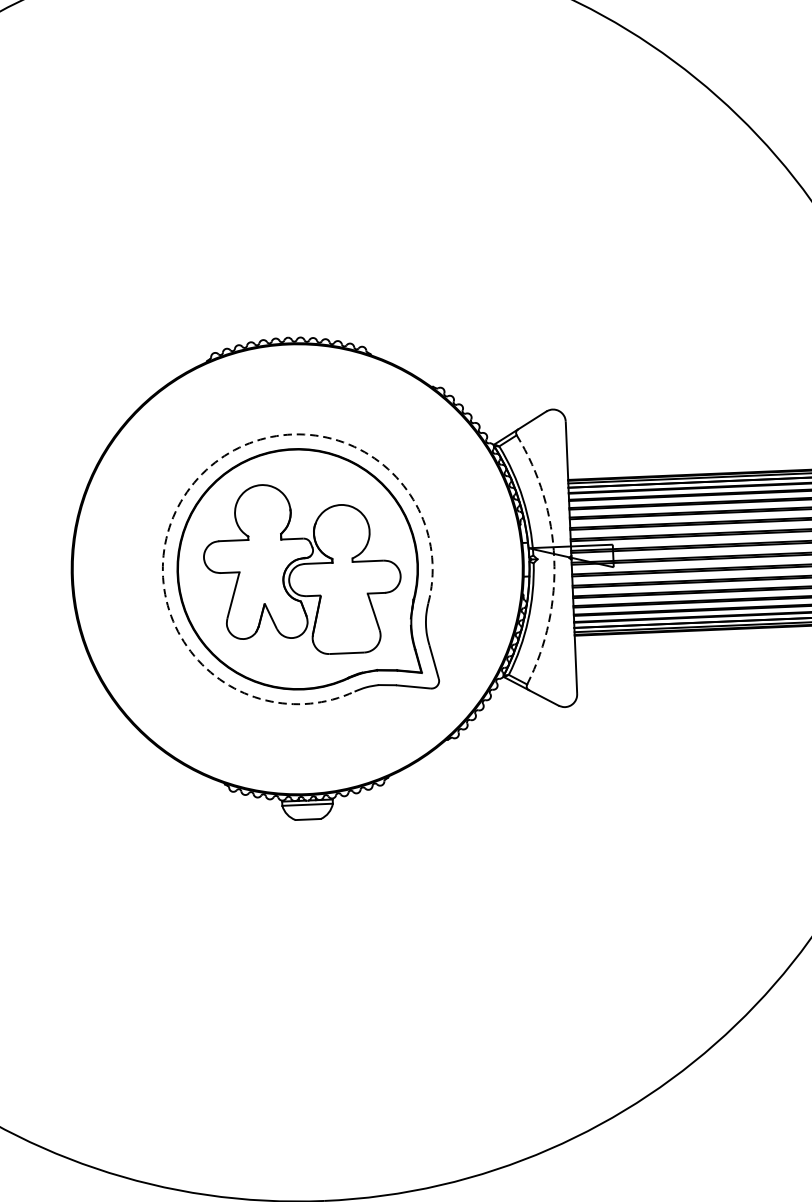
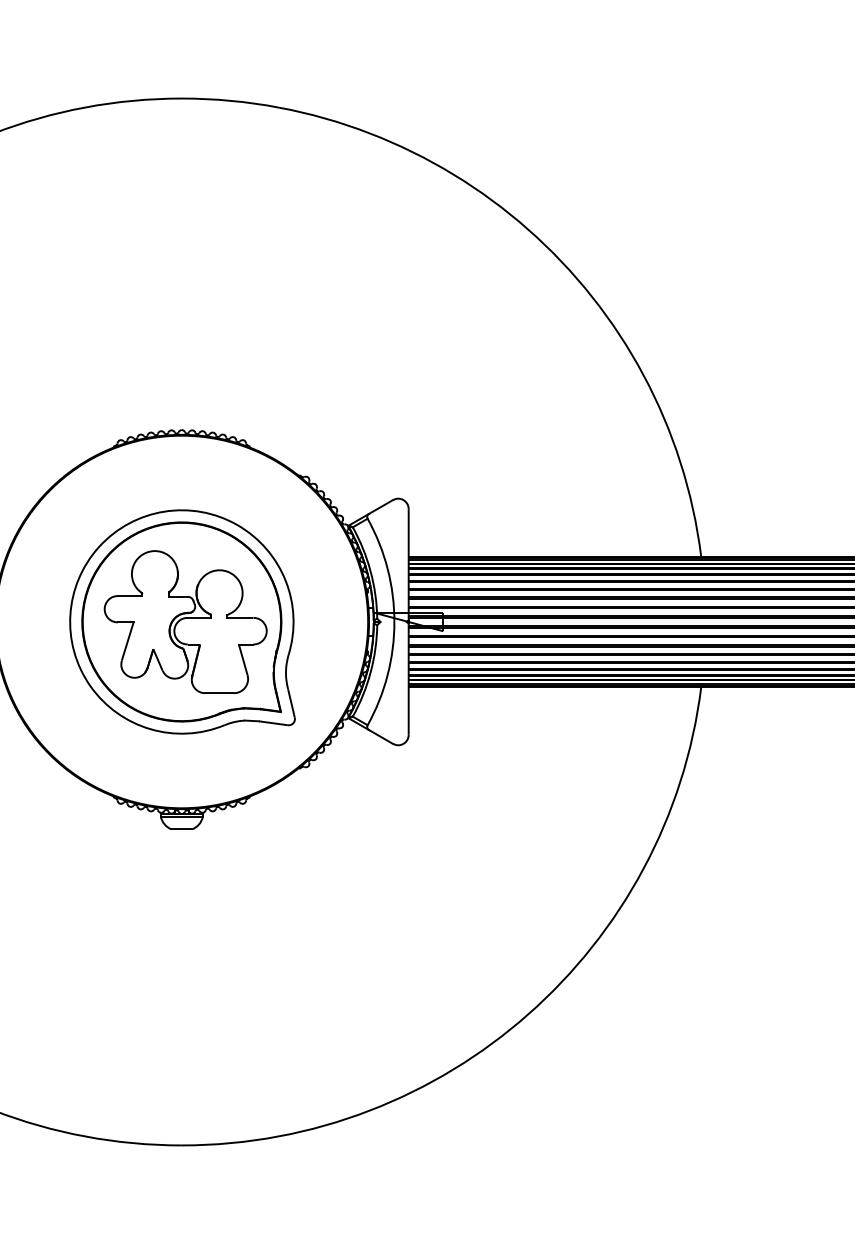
arc: (194, 482) -> (99, 546), dashed -> solid
arc: (554, 559) -> (394, 622), dashed -> solid

